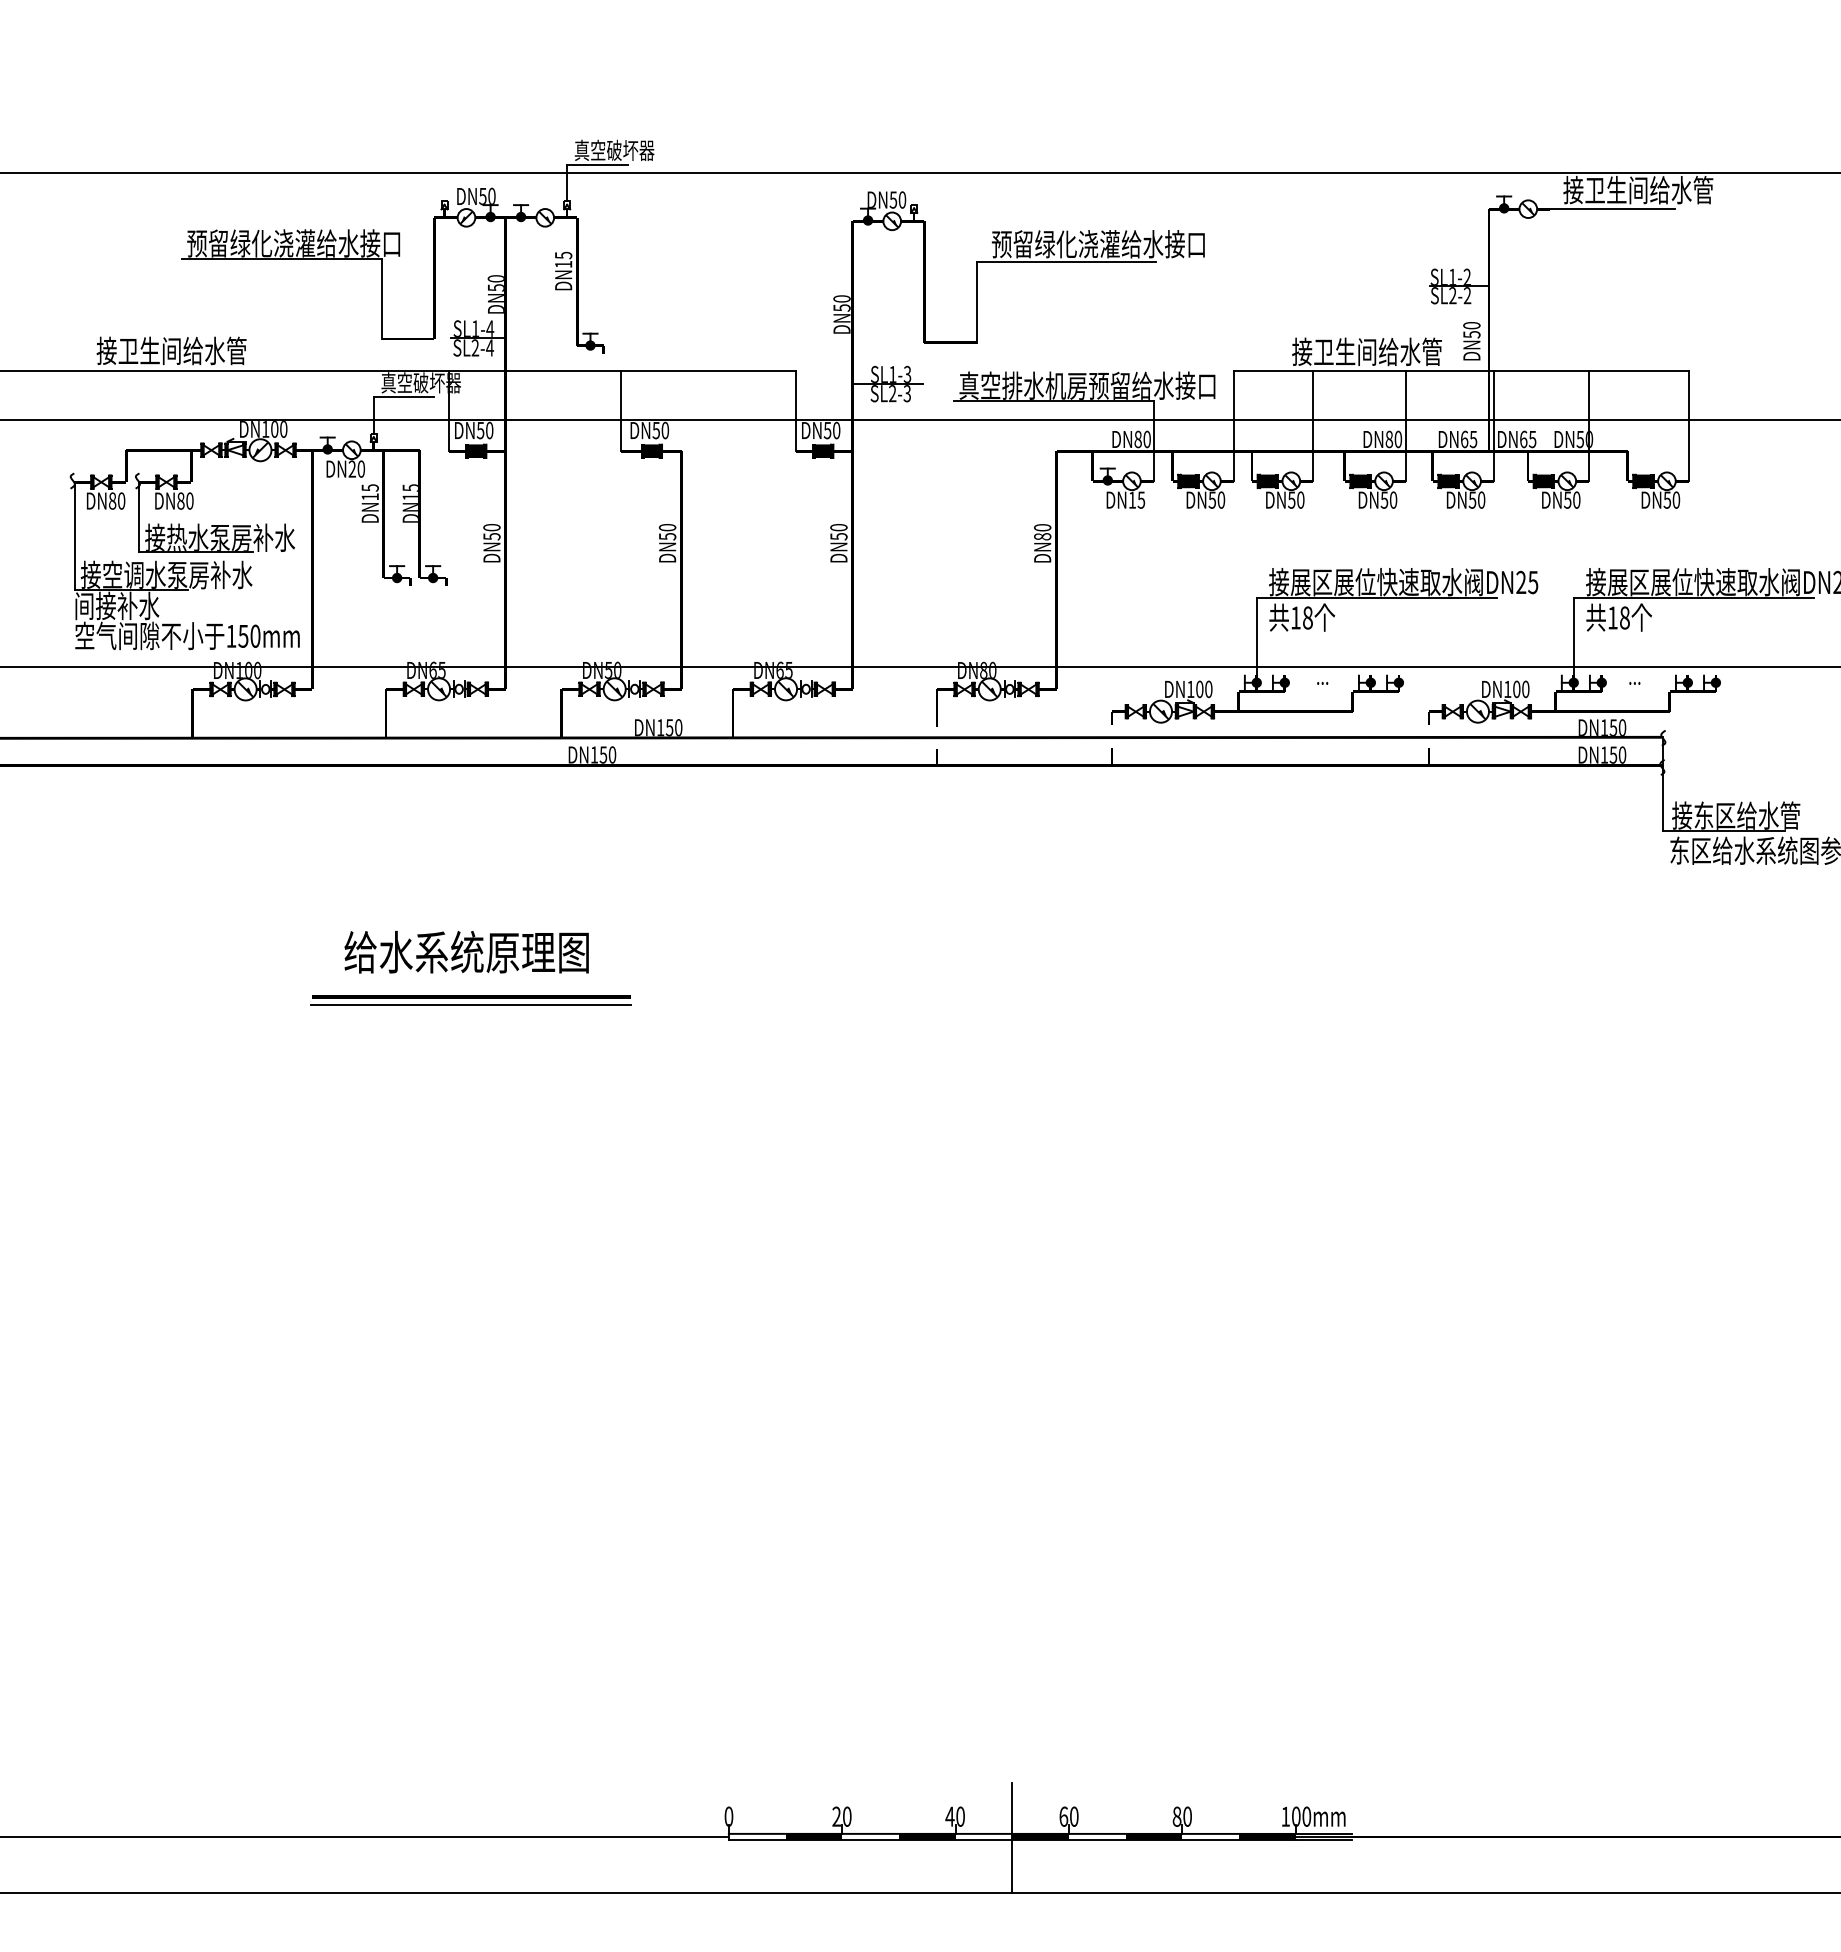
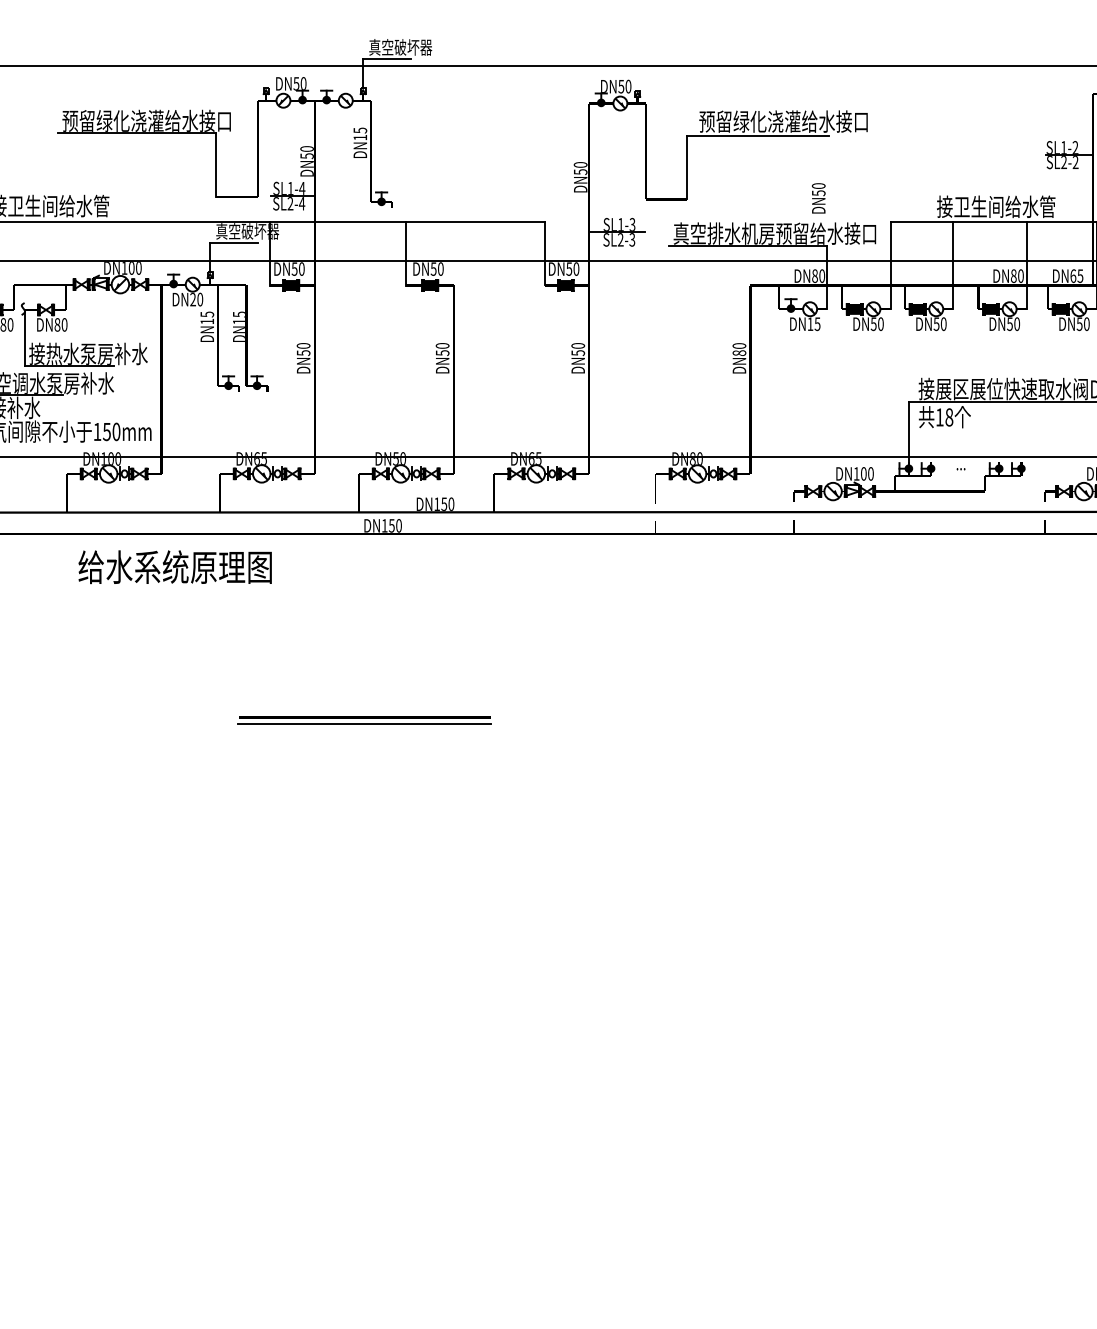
text: (1471, 341) -> (818, 198), moved
text: (466, 952) -> (175, 567), moved
part: (470, 1000) -> (364, 720), moved

